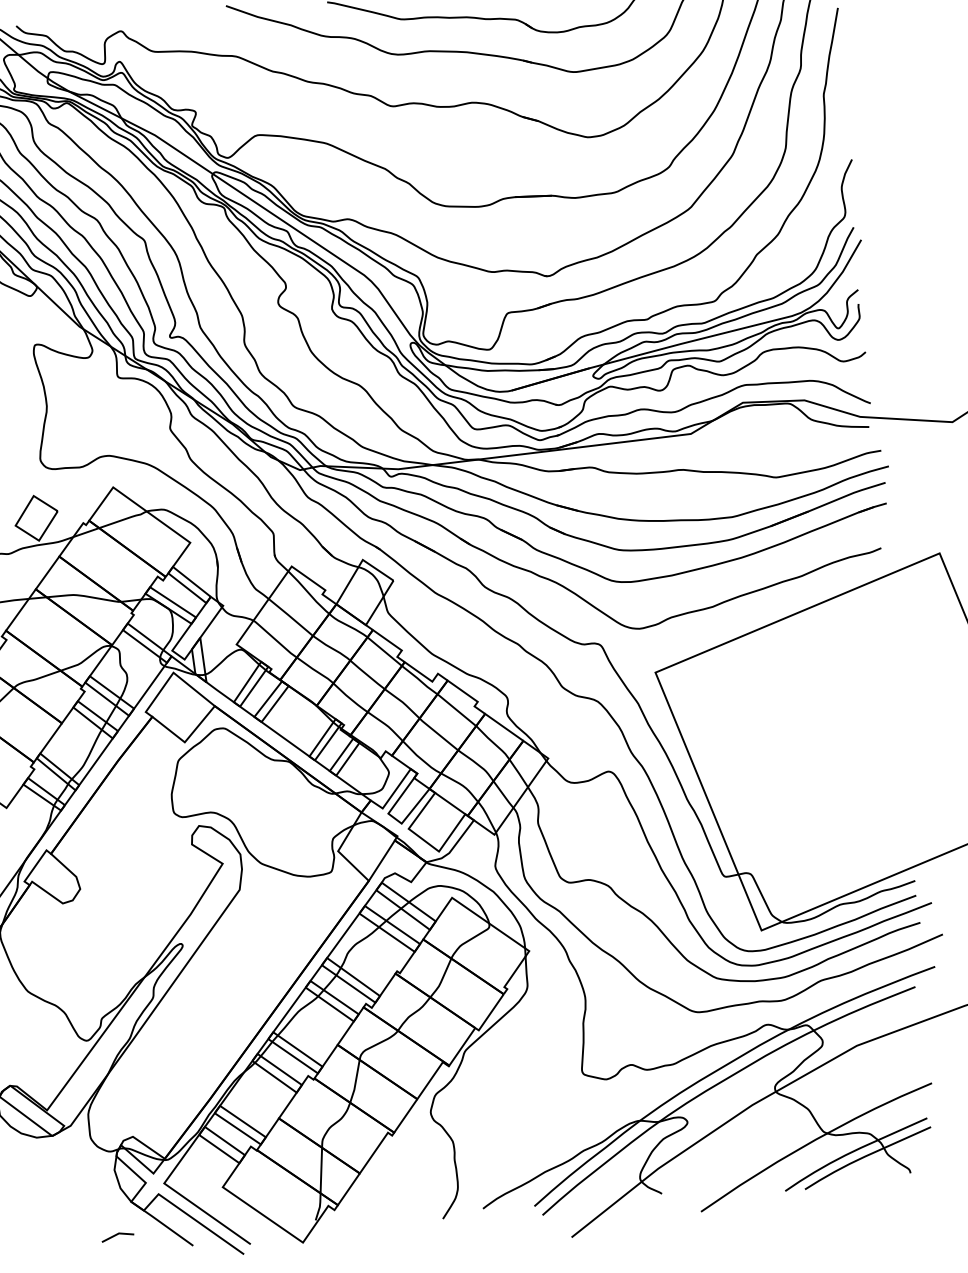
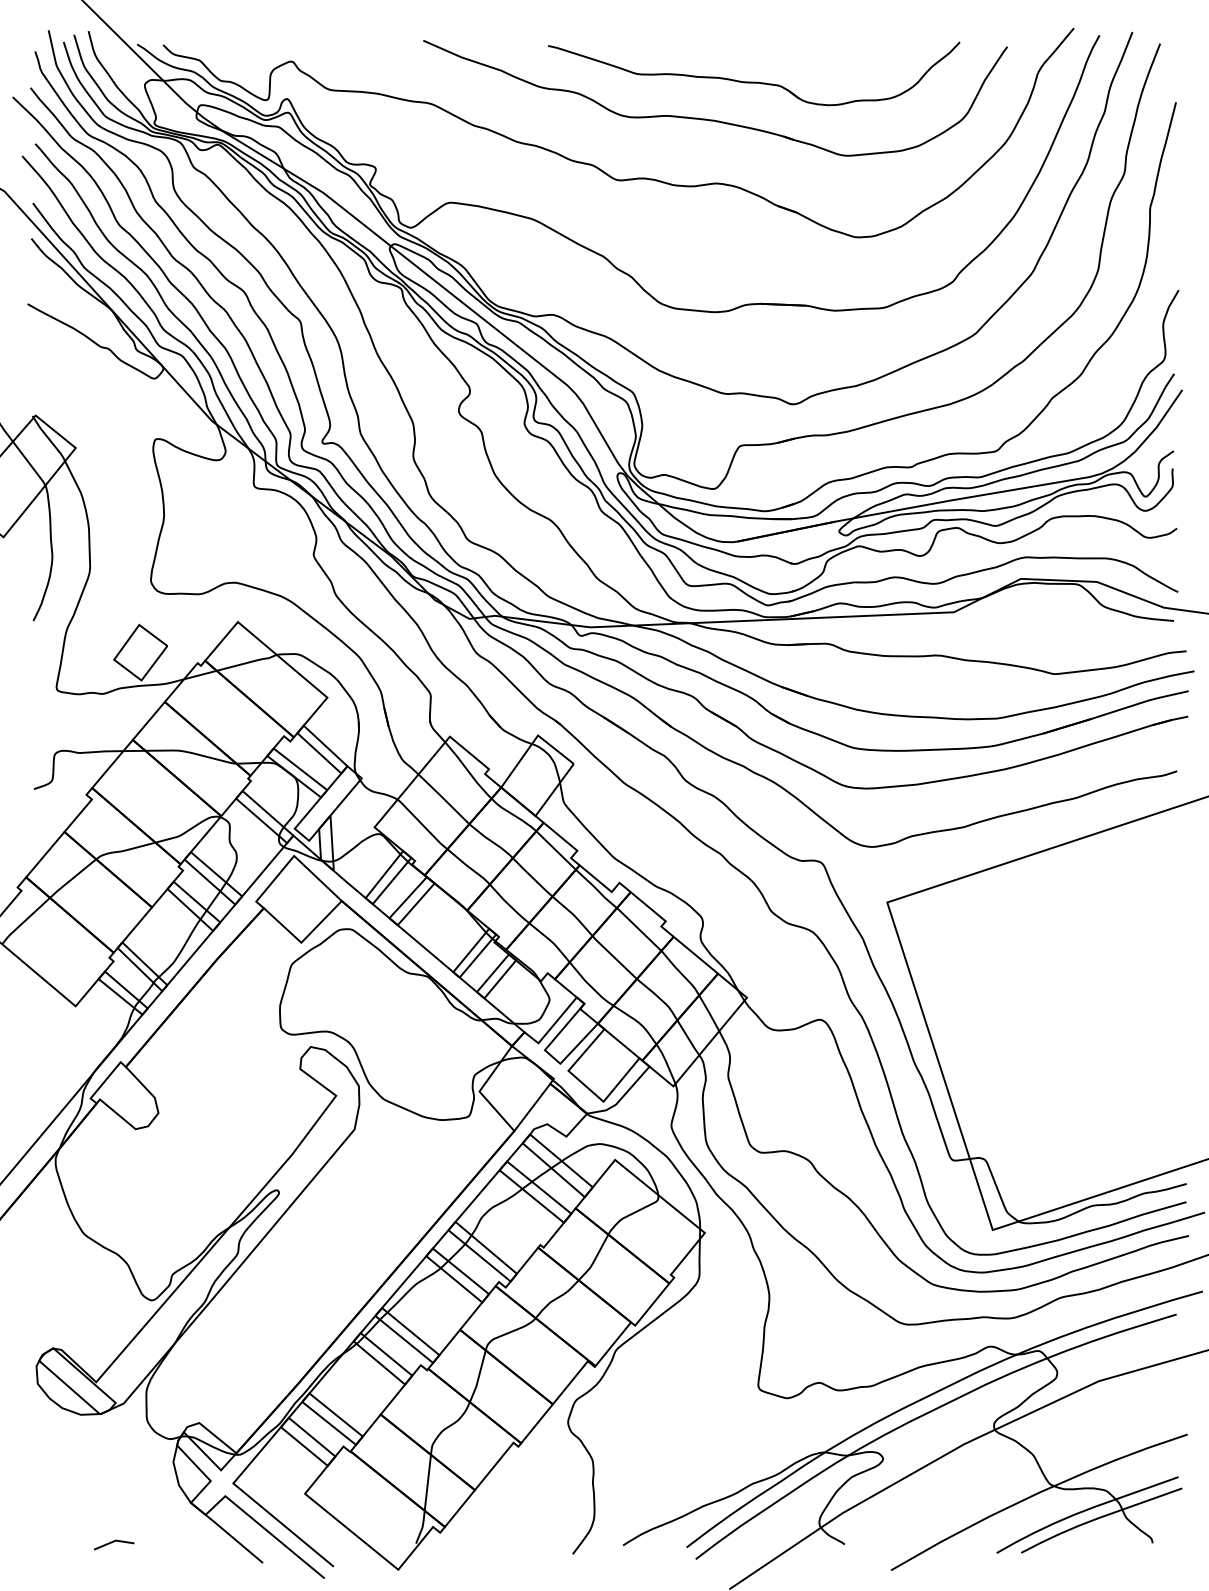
line: (118, 1235) -> (114, 1542), moved

